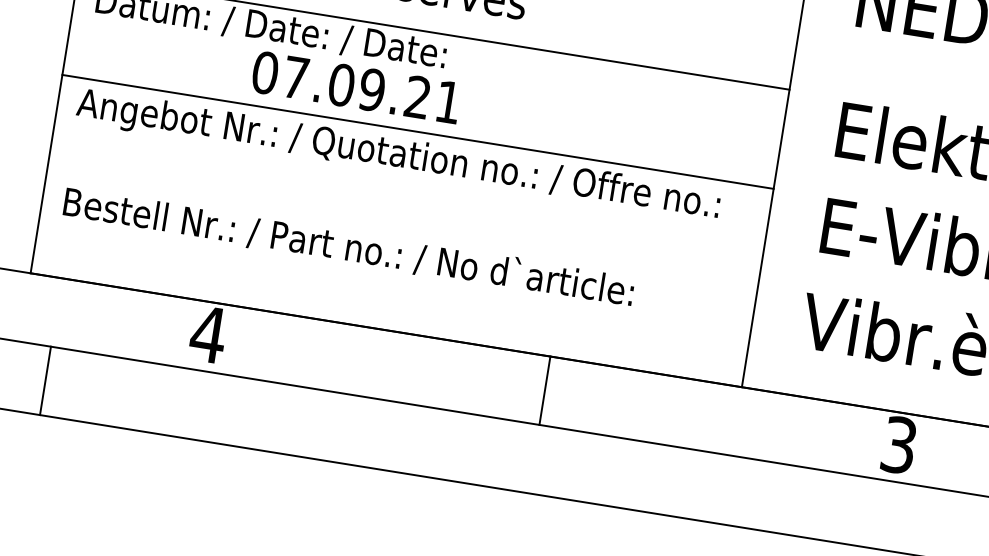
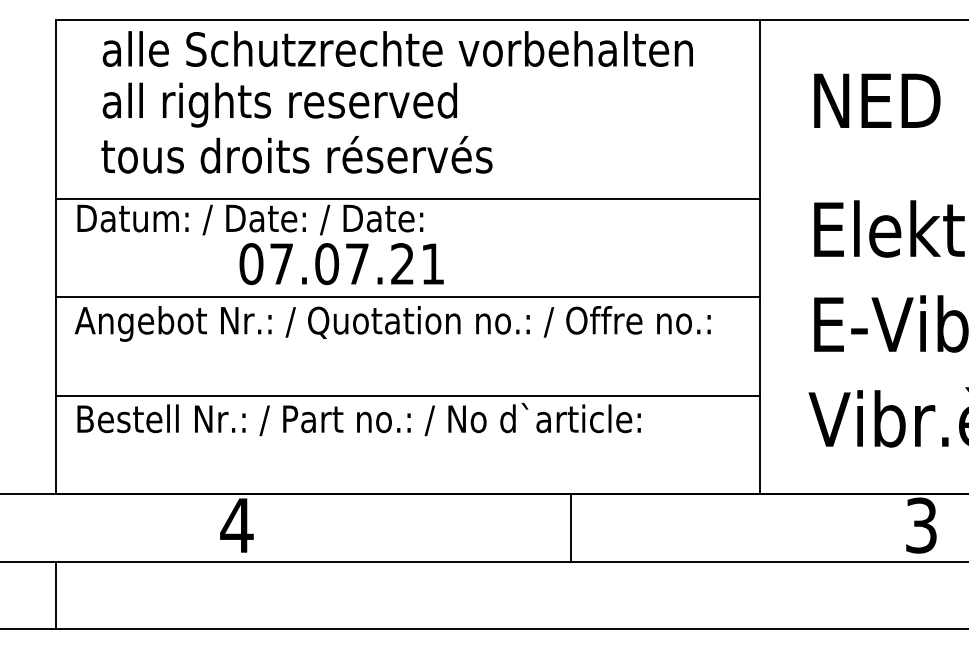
text: (372, 90) -> (357, 264), 07.09.21 -> 07.07.21
line: (401, 230) -> (407, 395), added
line: (45, 380) -> (55, 595), moved

